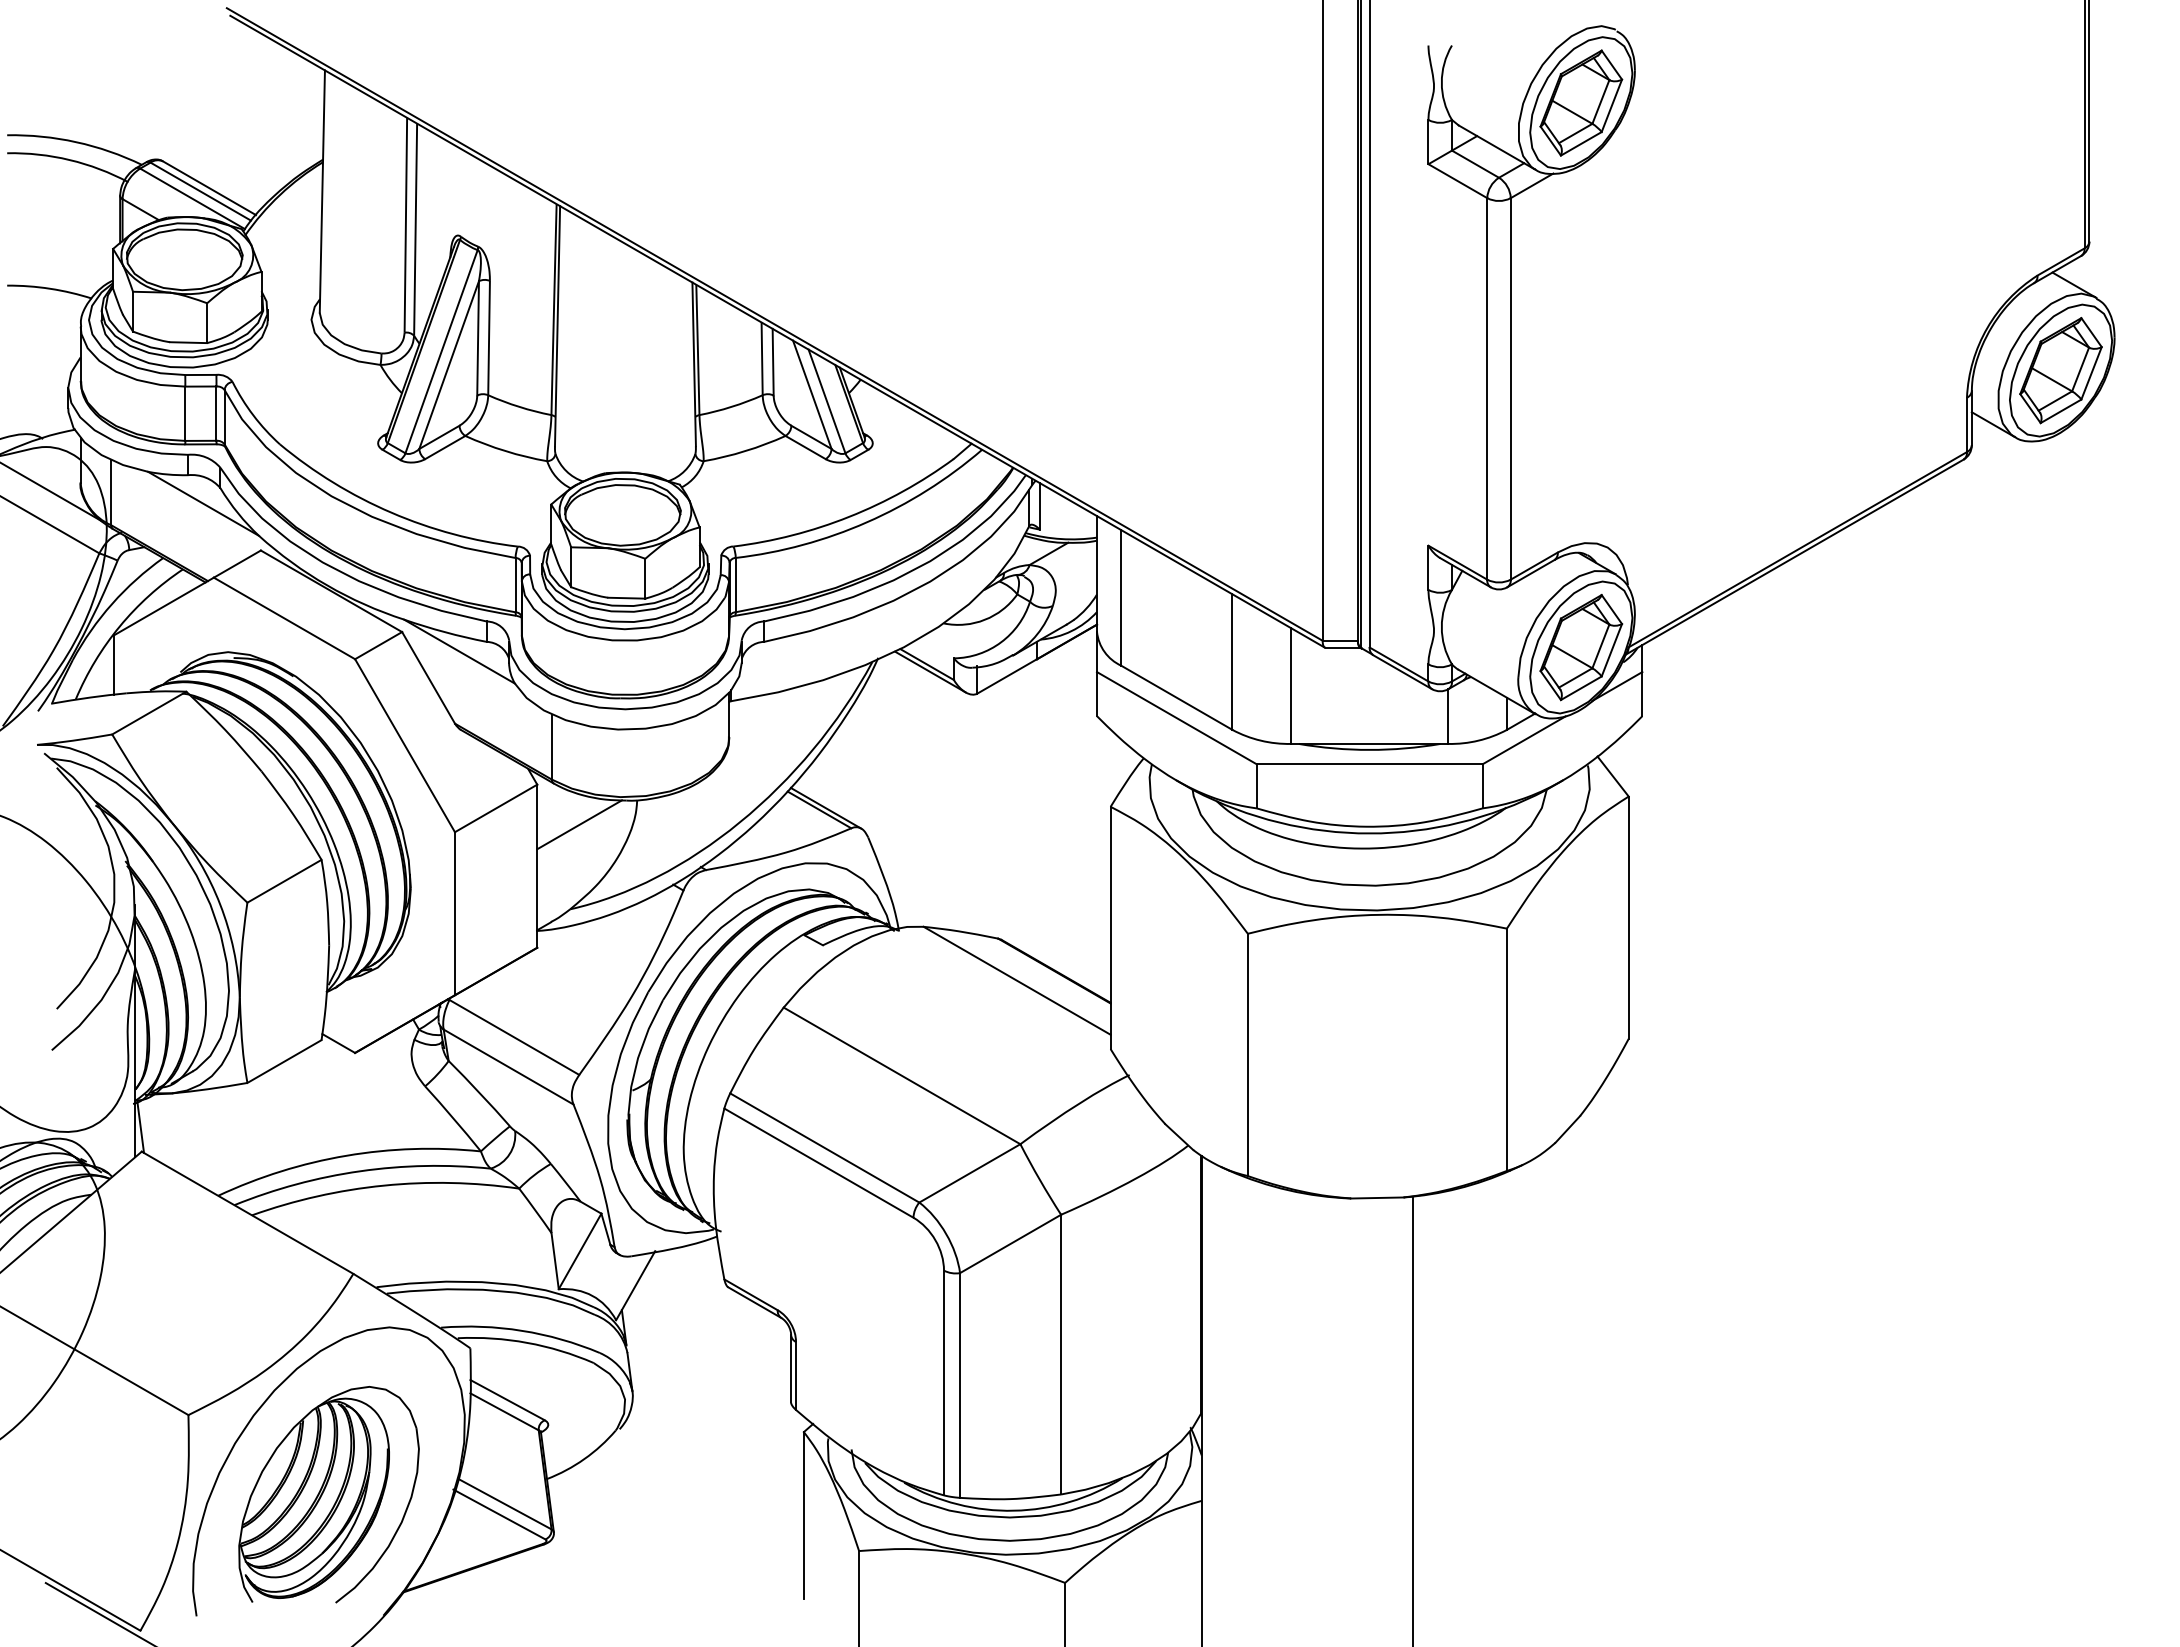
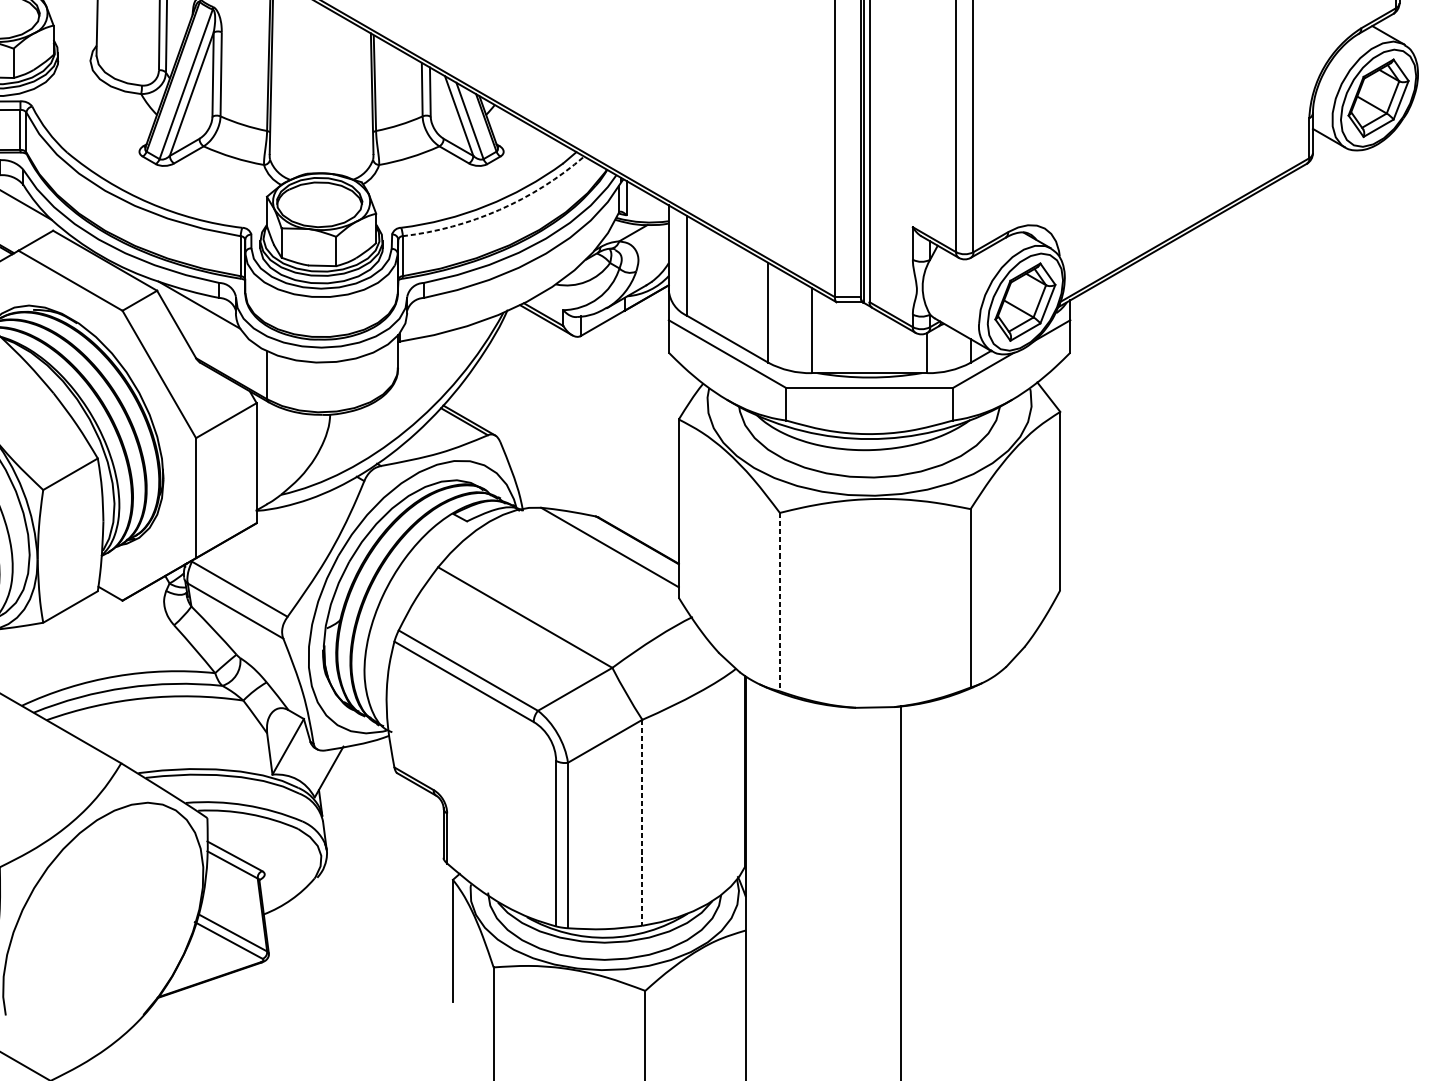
arc: (867, 522) -> (499, 210), solid -> dashed
line: (579, 824) -> (287, 432), removed
line: (1247, 1055) -> (779, 602), solid -> dashed
line: (1061, 1354) -> (642, 822), solid -> dashed
part: (328, 1494) -> (102, 925), removed

